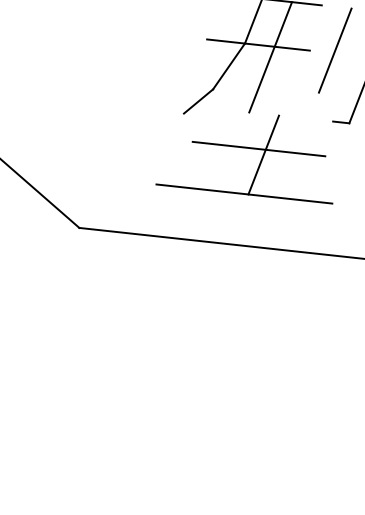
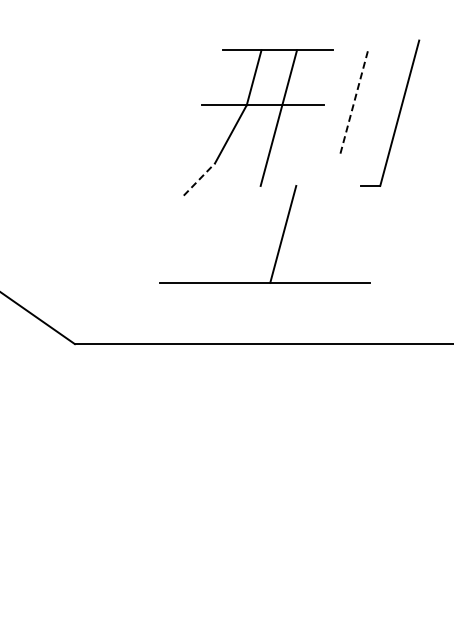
line: (335, 50) -> (354, 101), solid -> dashed
line: (198, 101) -> (199, 179), solid -> dashed
line: (258, 148) -> (276, 227), removed

